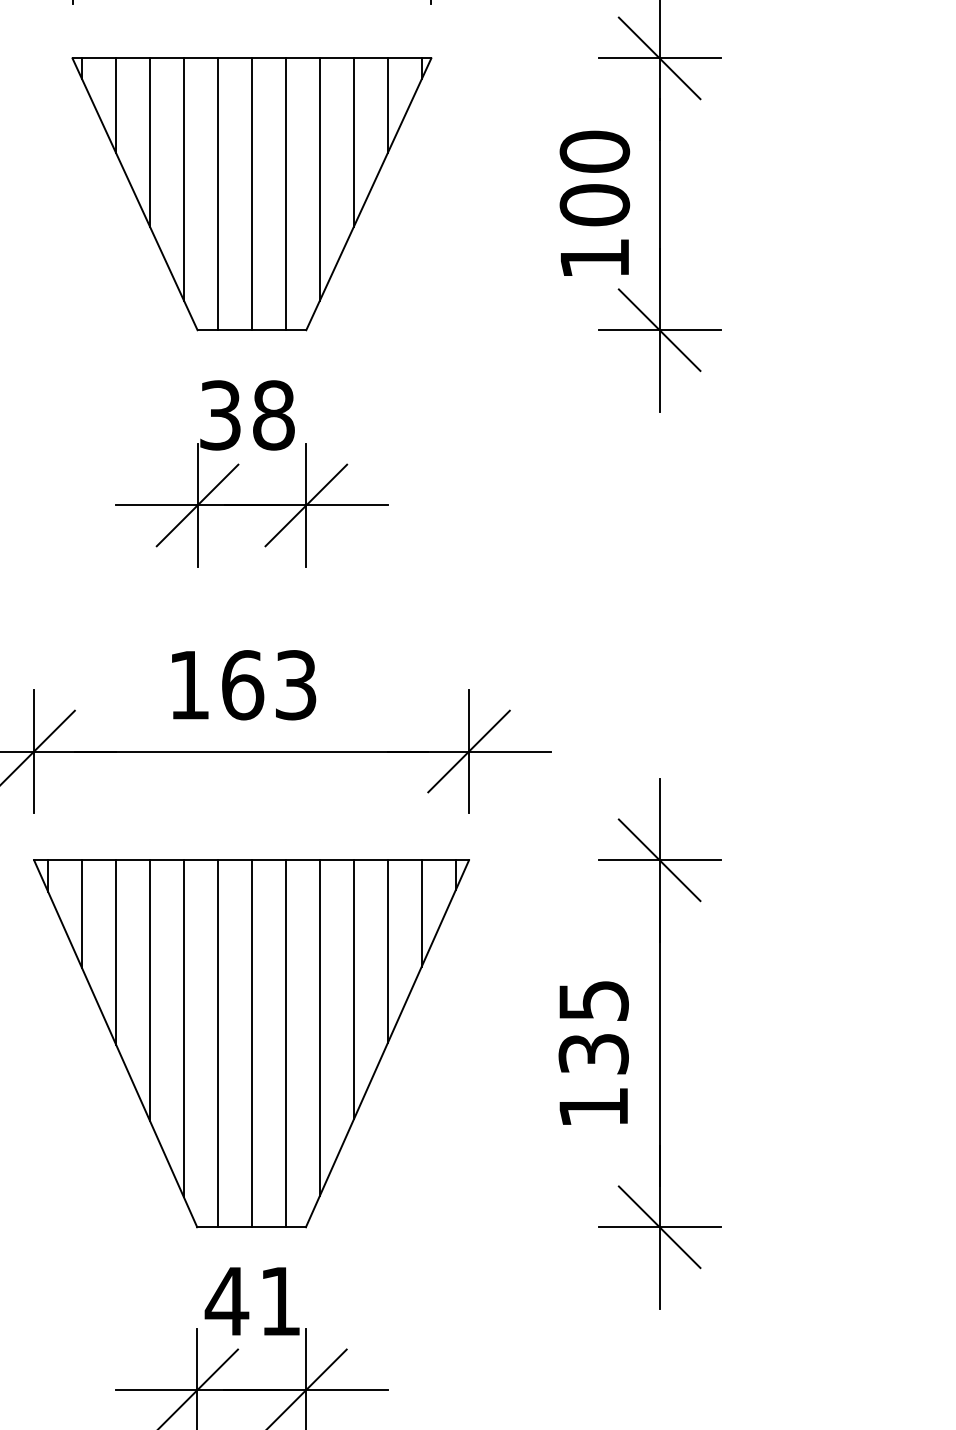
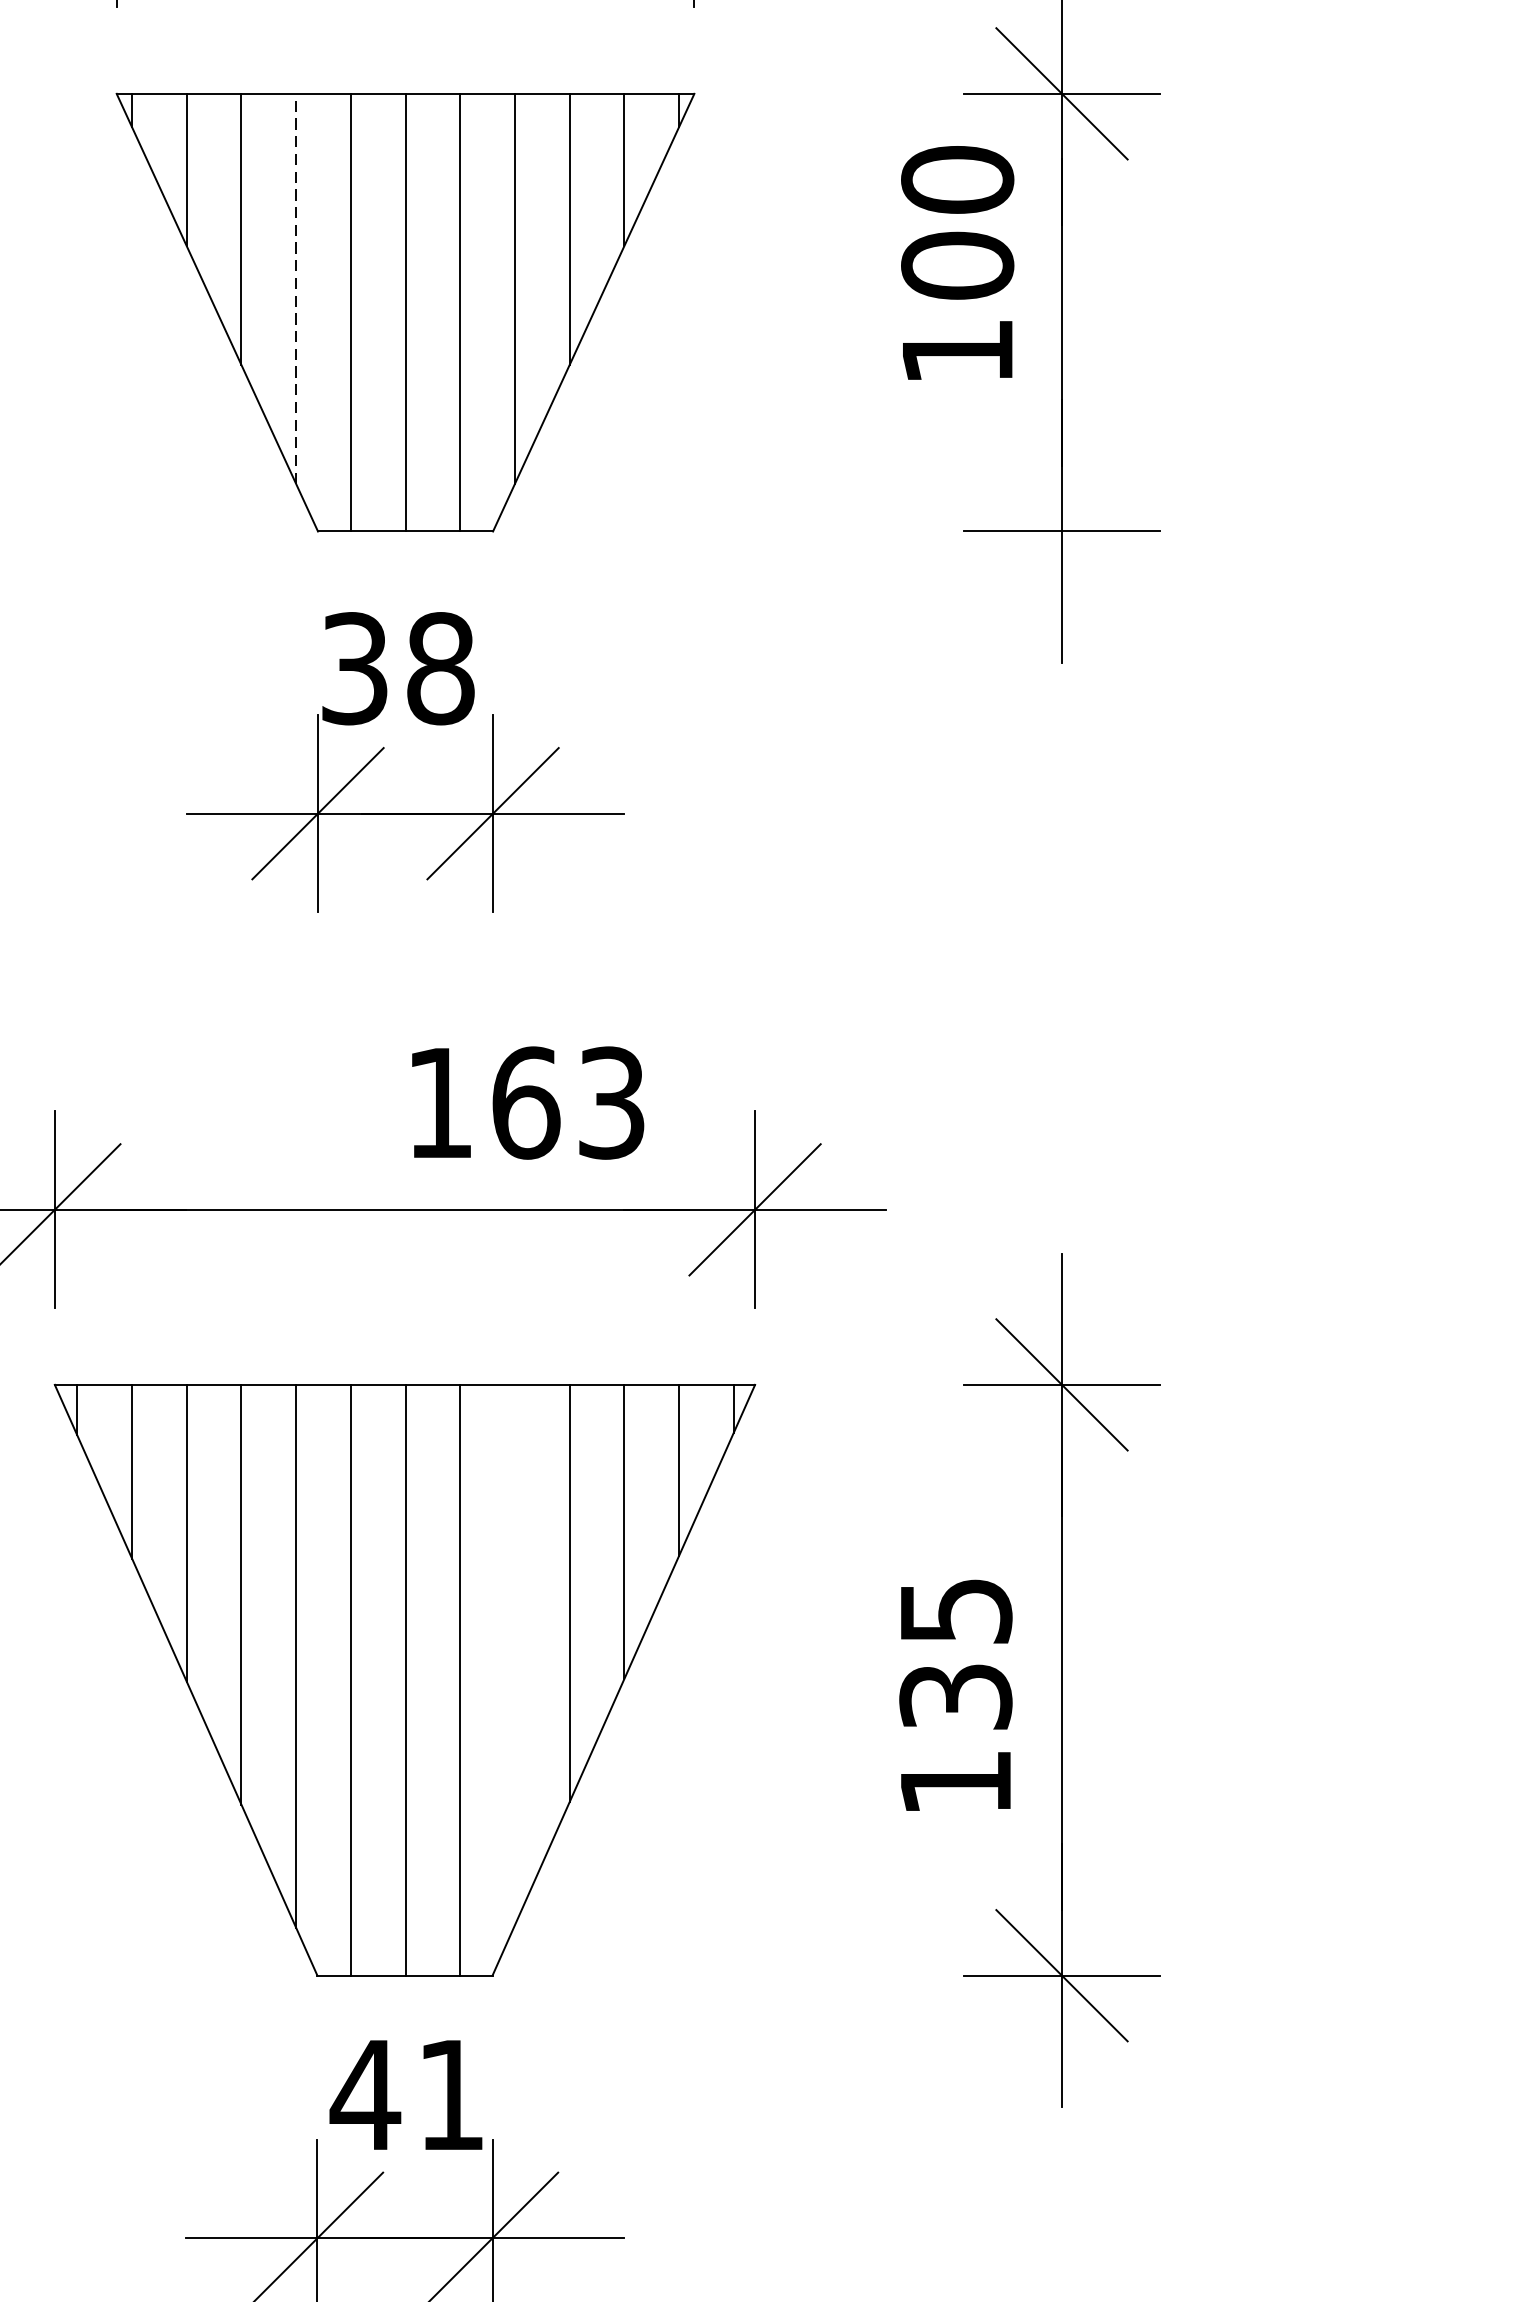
line: (183, 179) -> (295, 288), solid -> dashed
text: (594, 202) -> (957, 261), moved
line: (659, 329) -> (1061, 530), removed
text: (244, 685) -> (528, 1103), moved
line: (319, 1027) -> (514, 1654), removed

